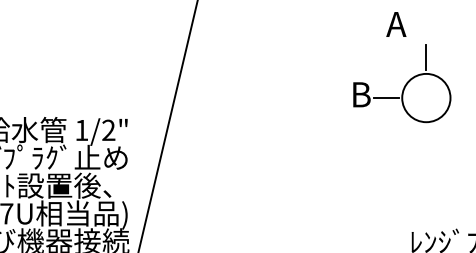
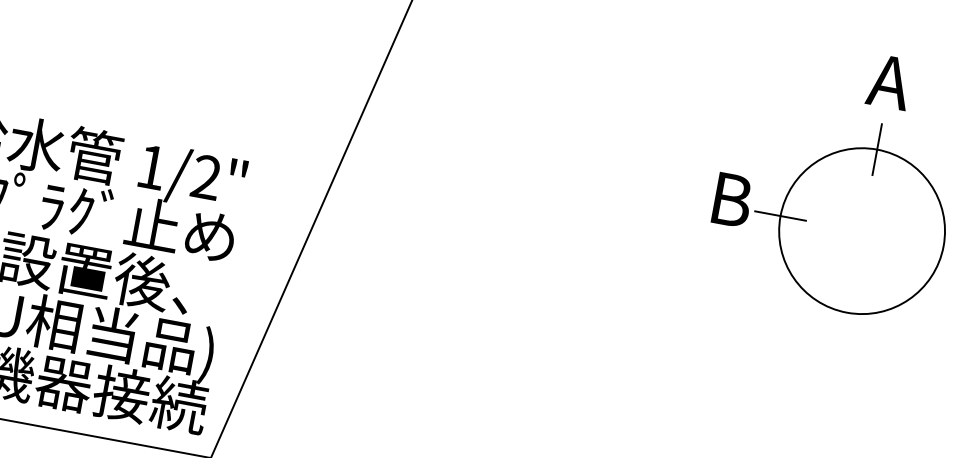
text: (396, 24) -> (889, 82), moved
circle: (426, 97) -> (862, 230), size x1.67

